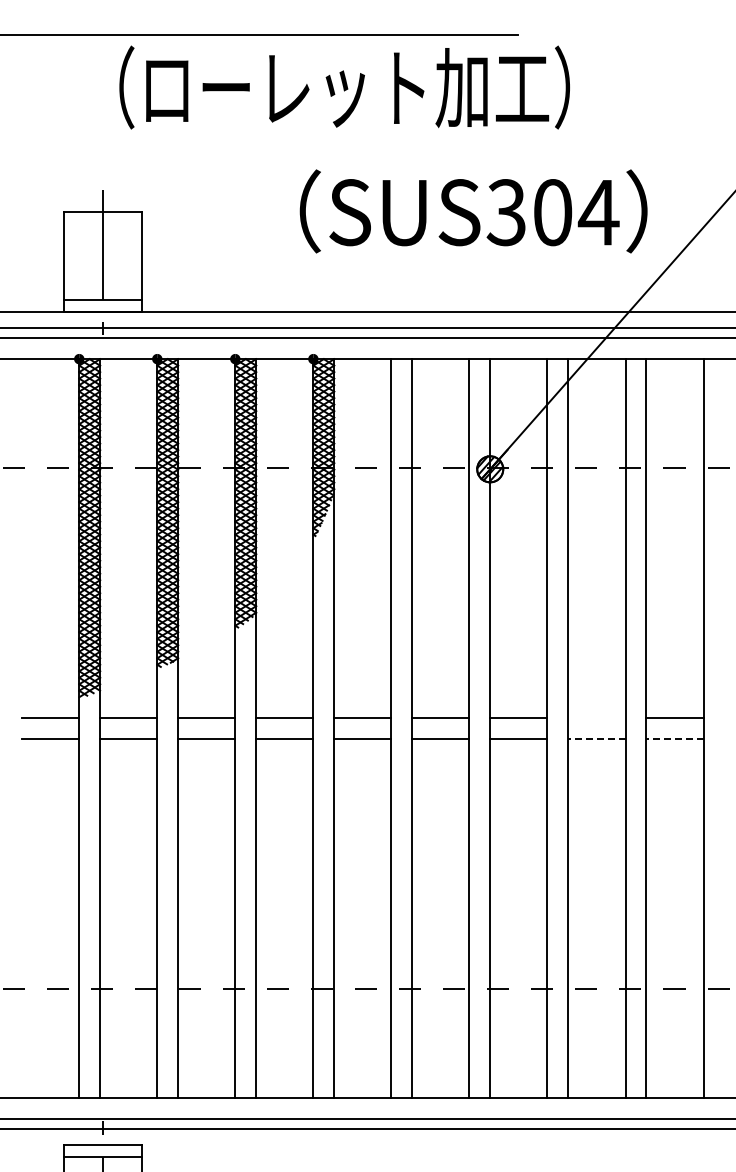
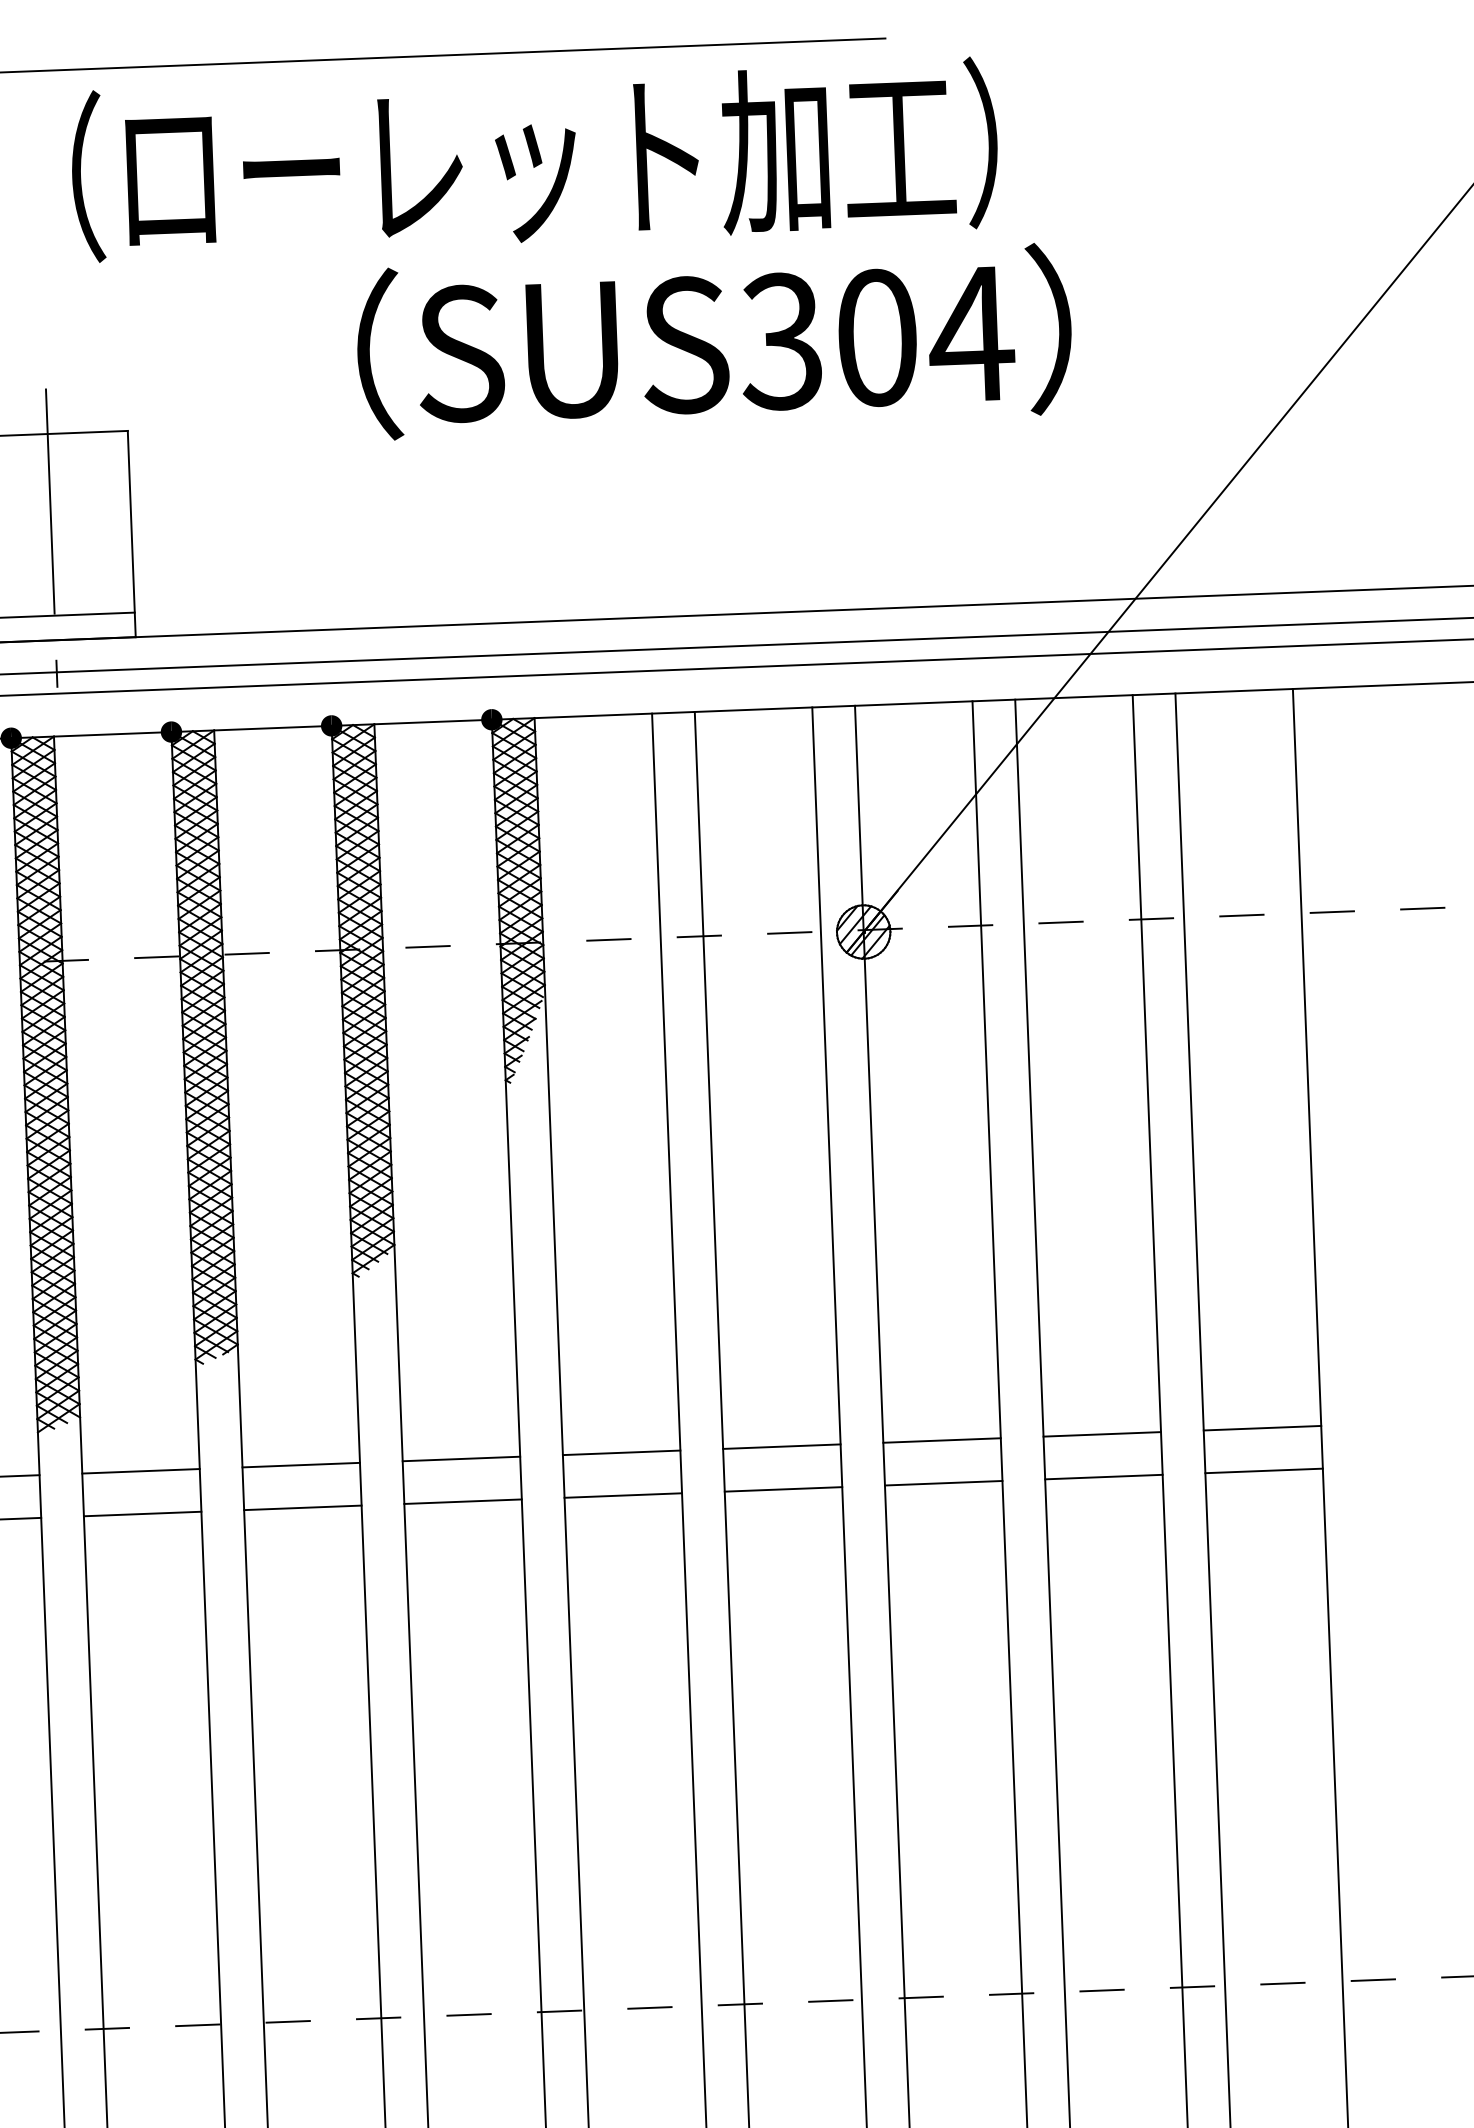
text: (473, 211) -> (714, 341), moved
line: (596, 718) -> (1101, 1435), added
line: (596, 738) -> (1103, 1476), dashed -> solid
line: (674, 738) -> (1263, 1470), dashed -> solid

